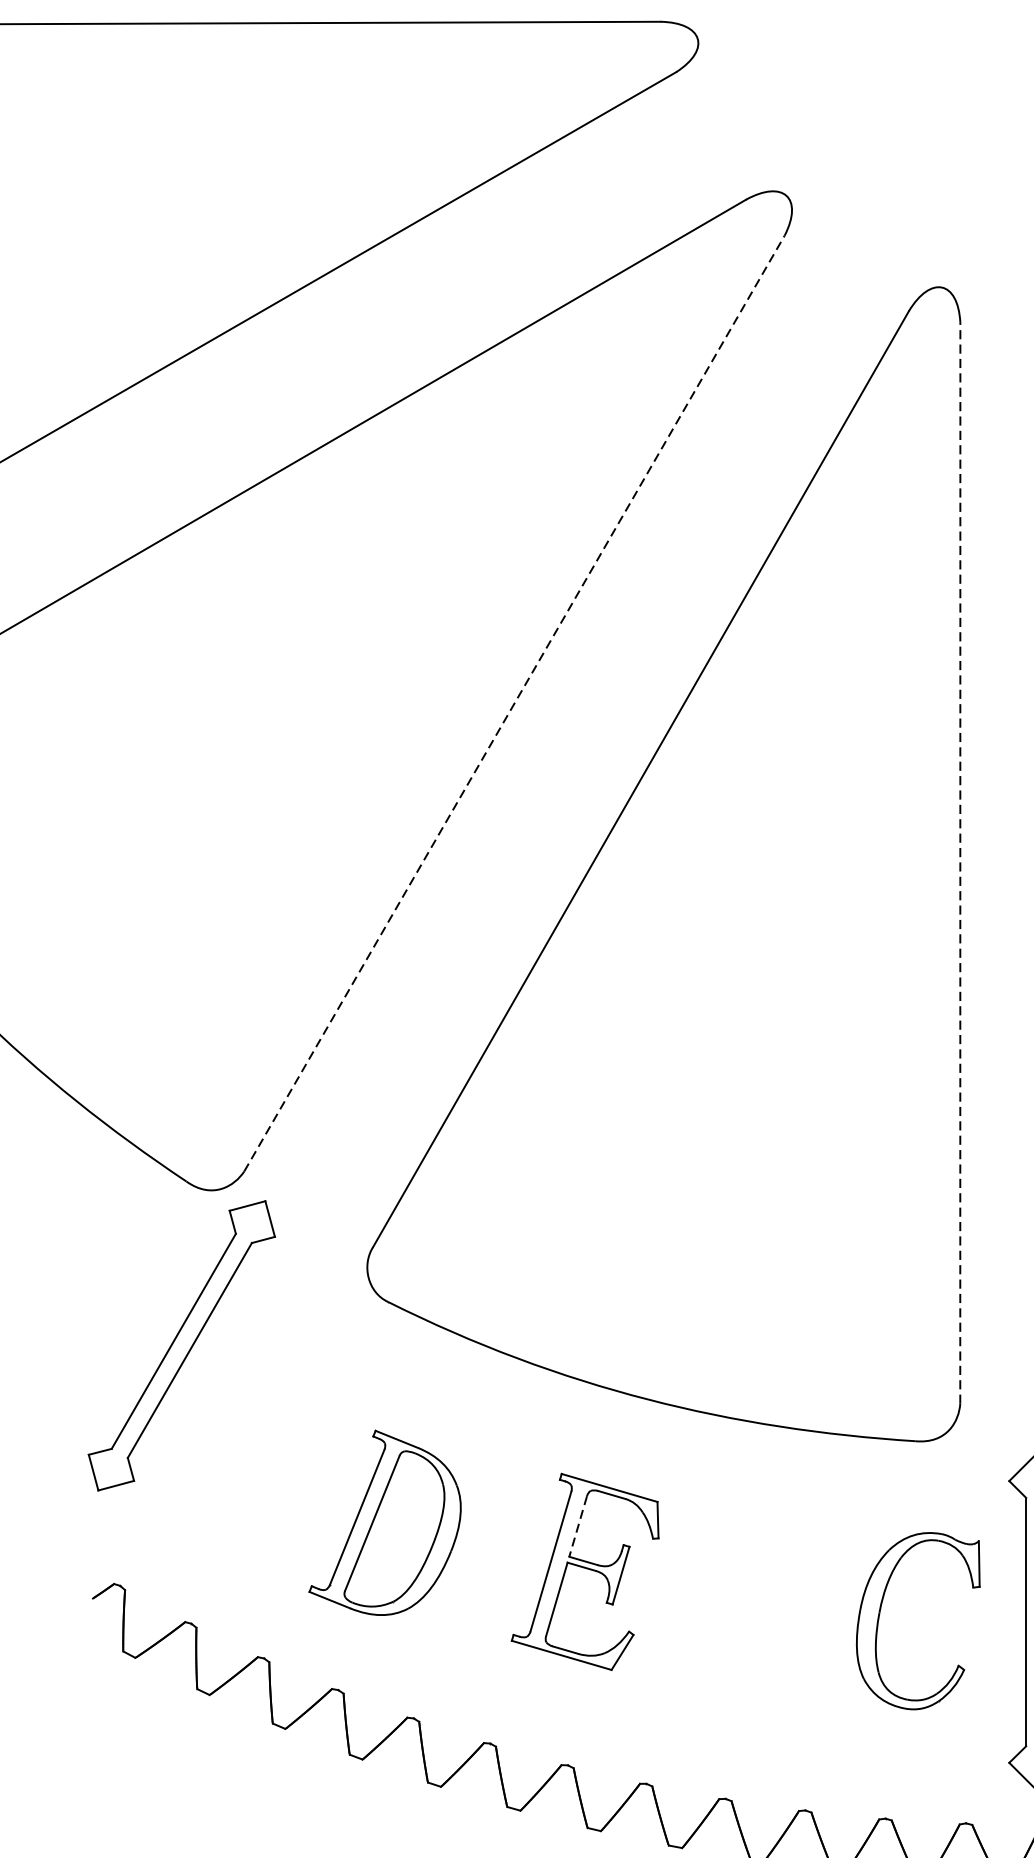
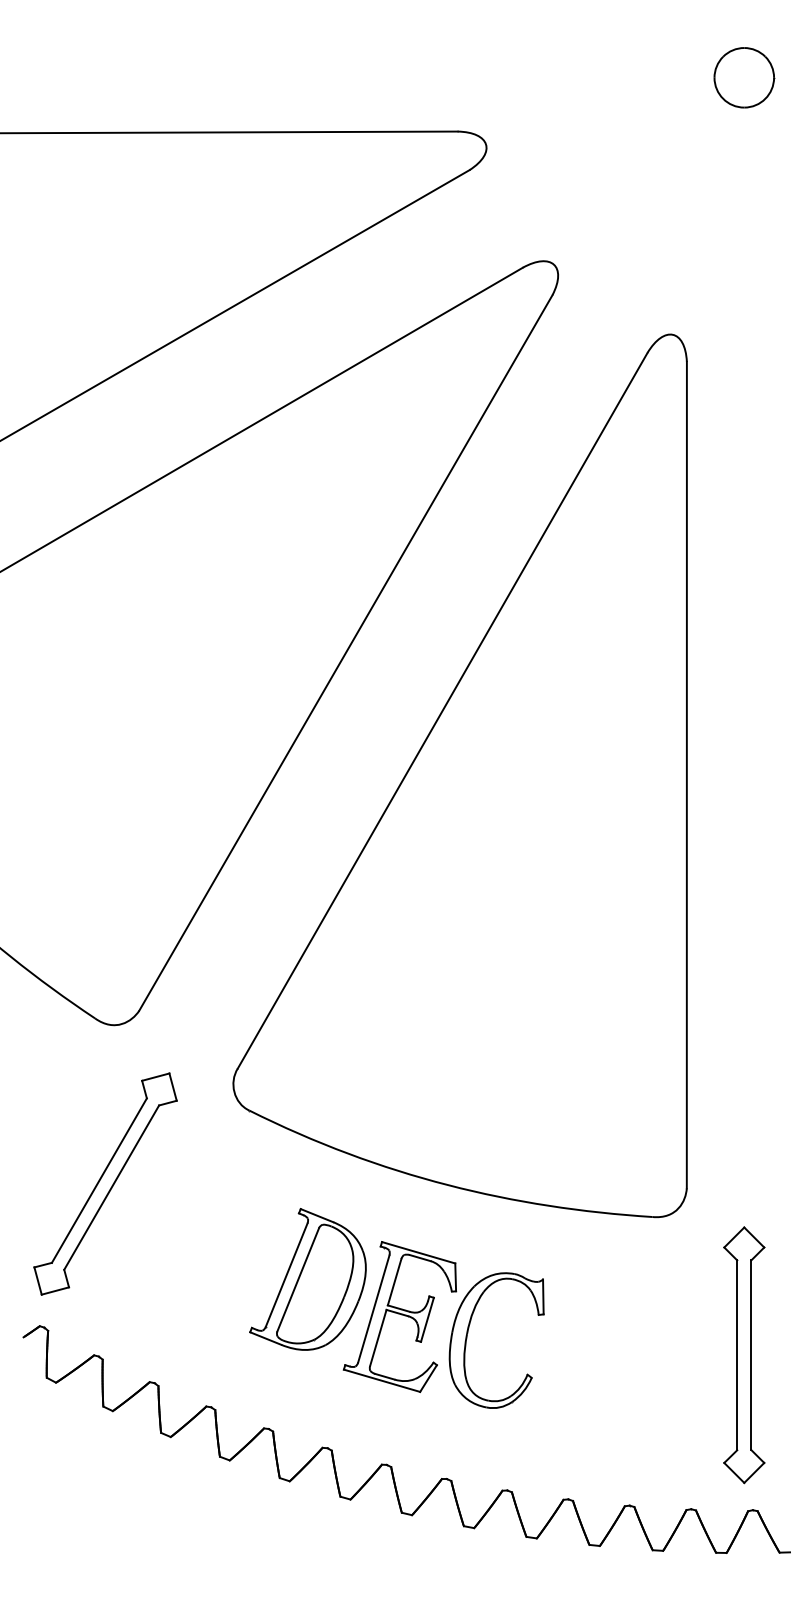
line: (515, 703) -> (346, 652), dashed -> solid
line: (959, 862) -> (686, 774), dashed -> solid
part: (181, 1345) -> (105, 1183), moved
part: (384, 1522) -> (307, 1279), moved
line: (578, 1526) -> (394, 1282), dashed -> solid
part: (881, 1611) -> (468, 1333), moved

